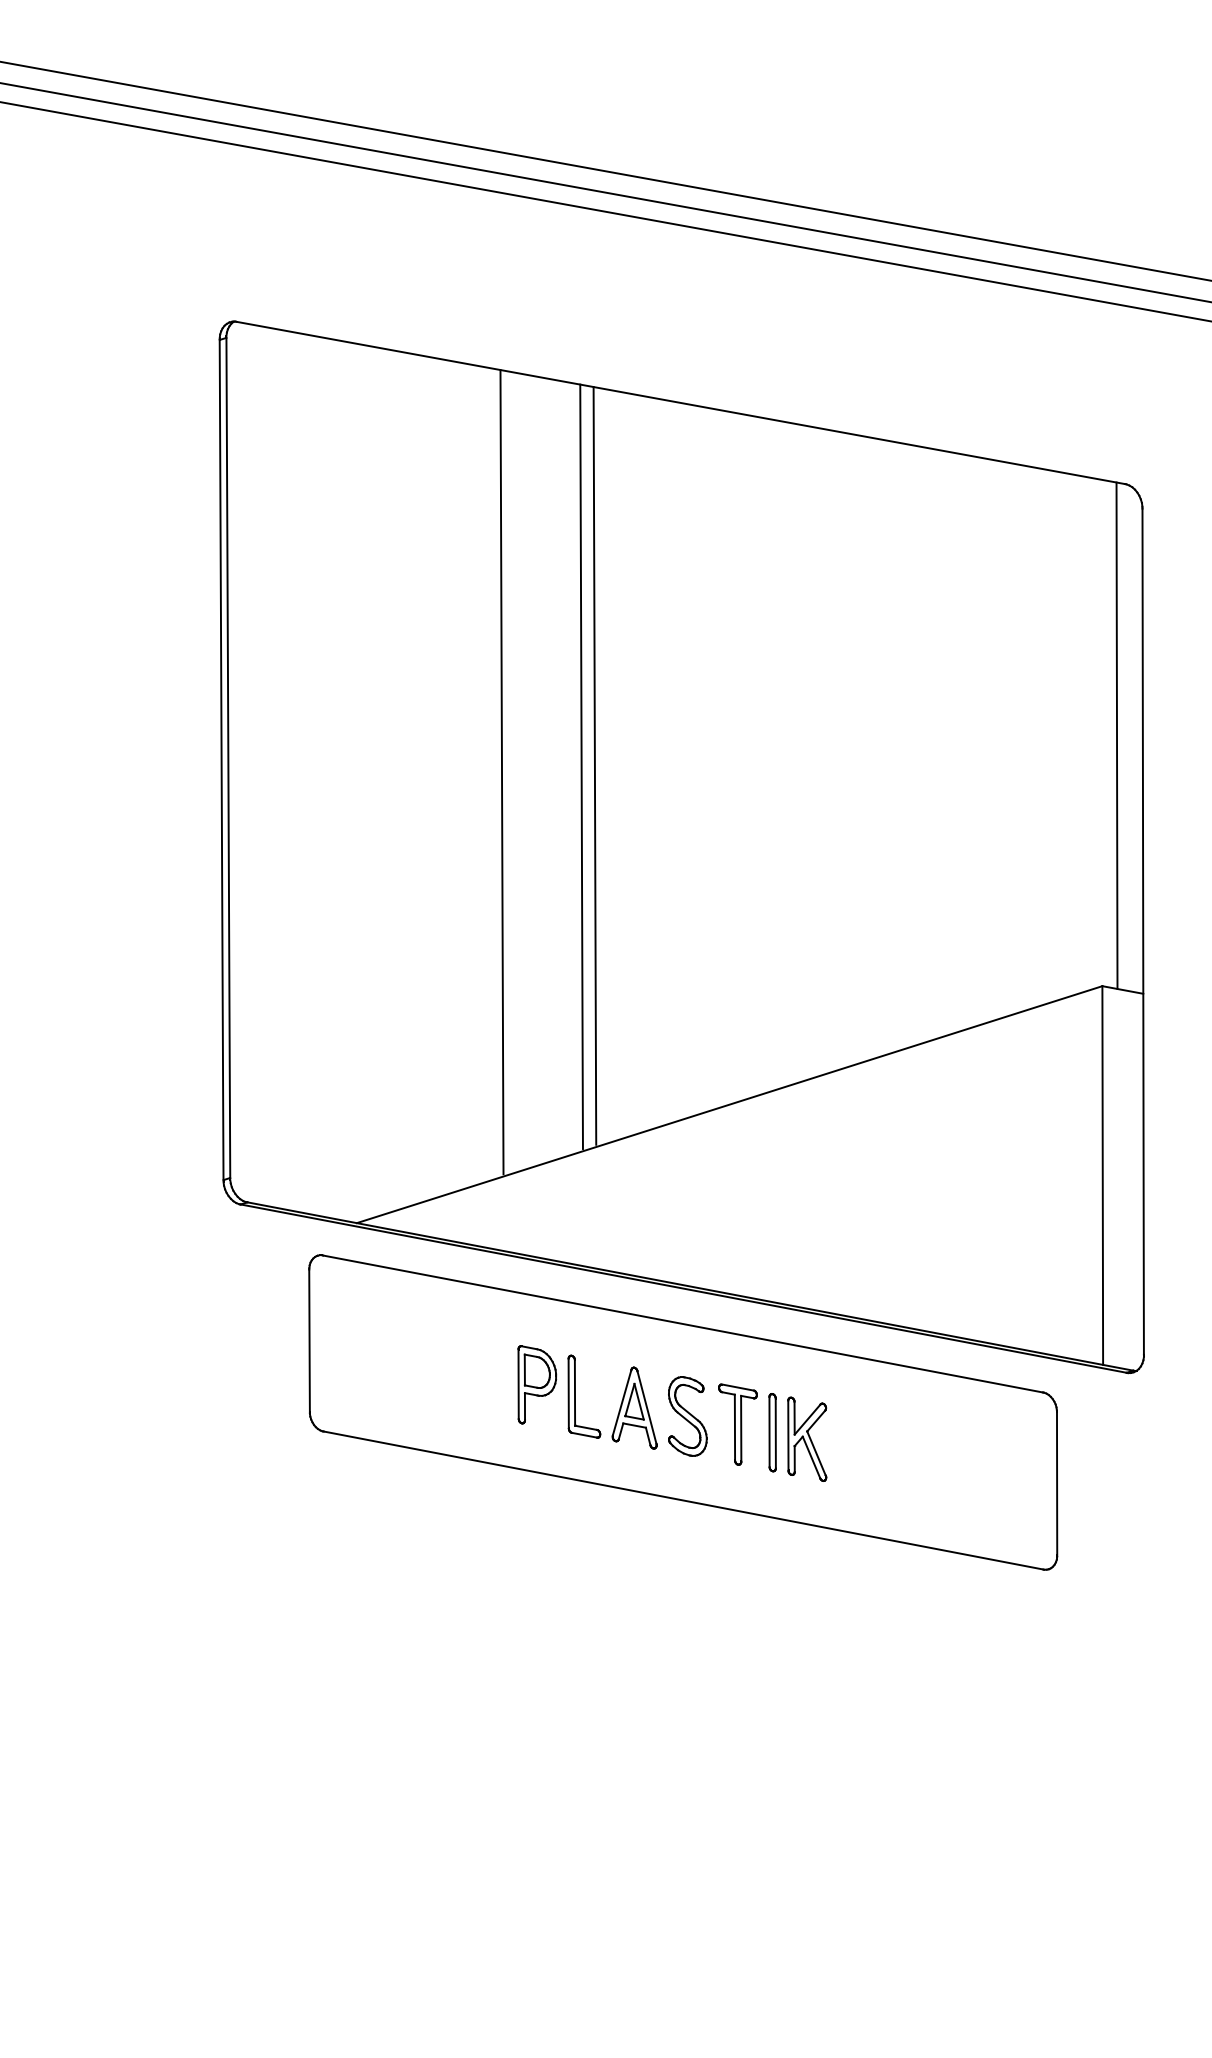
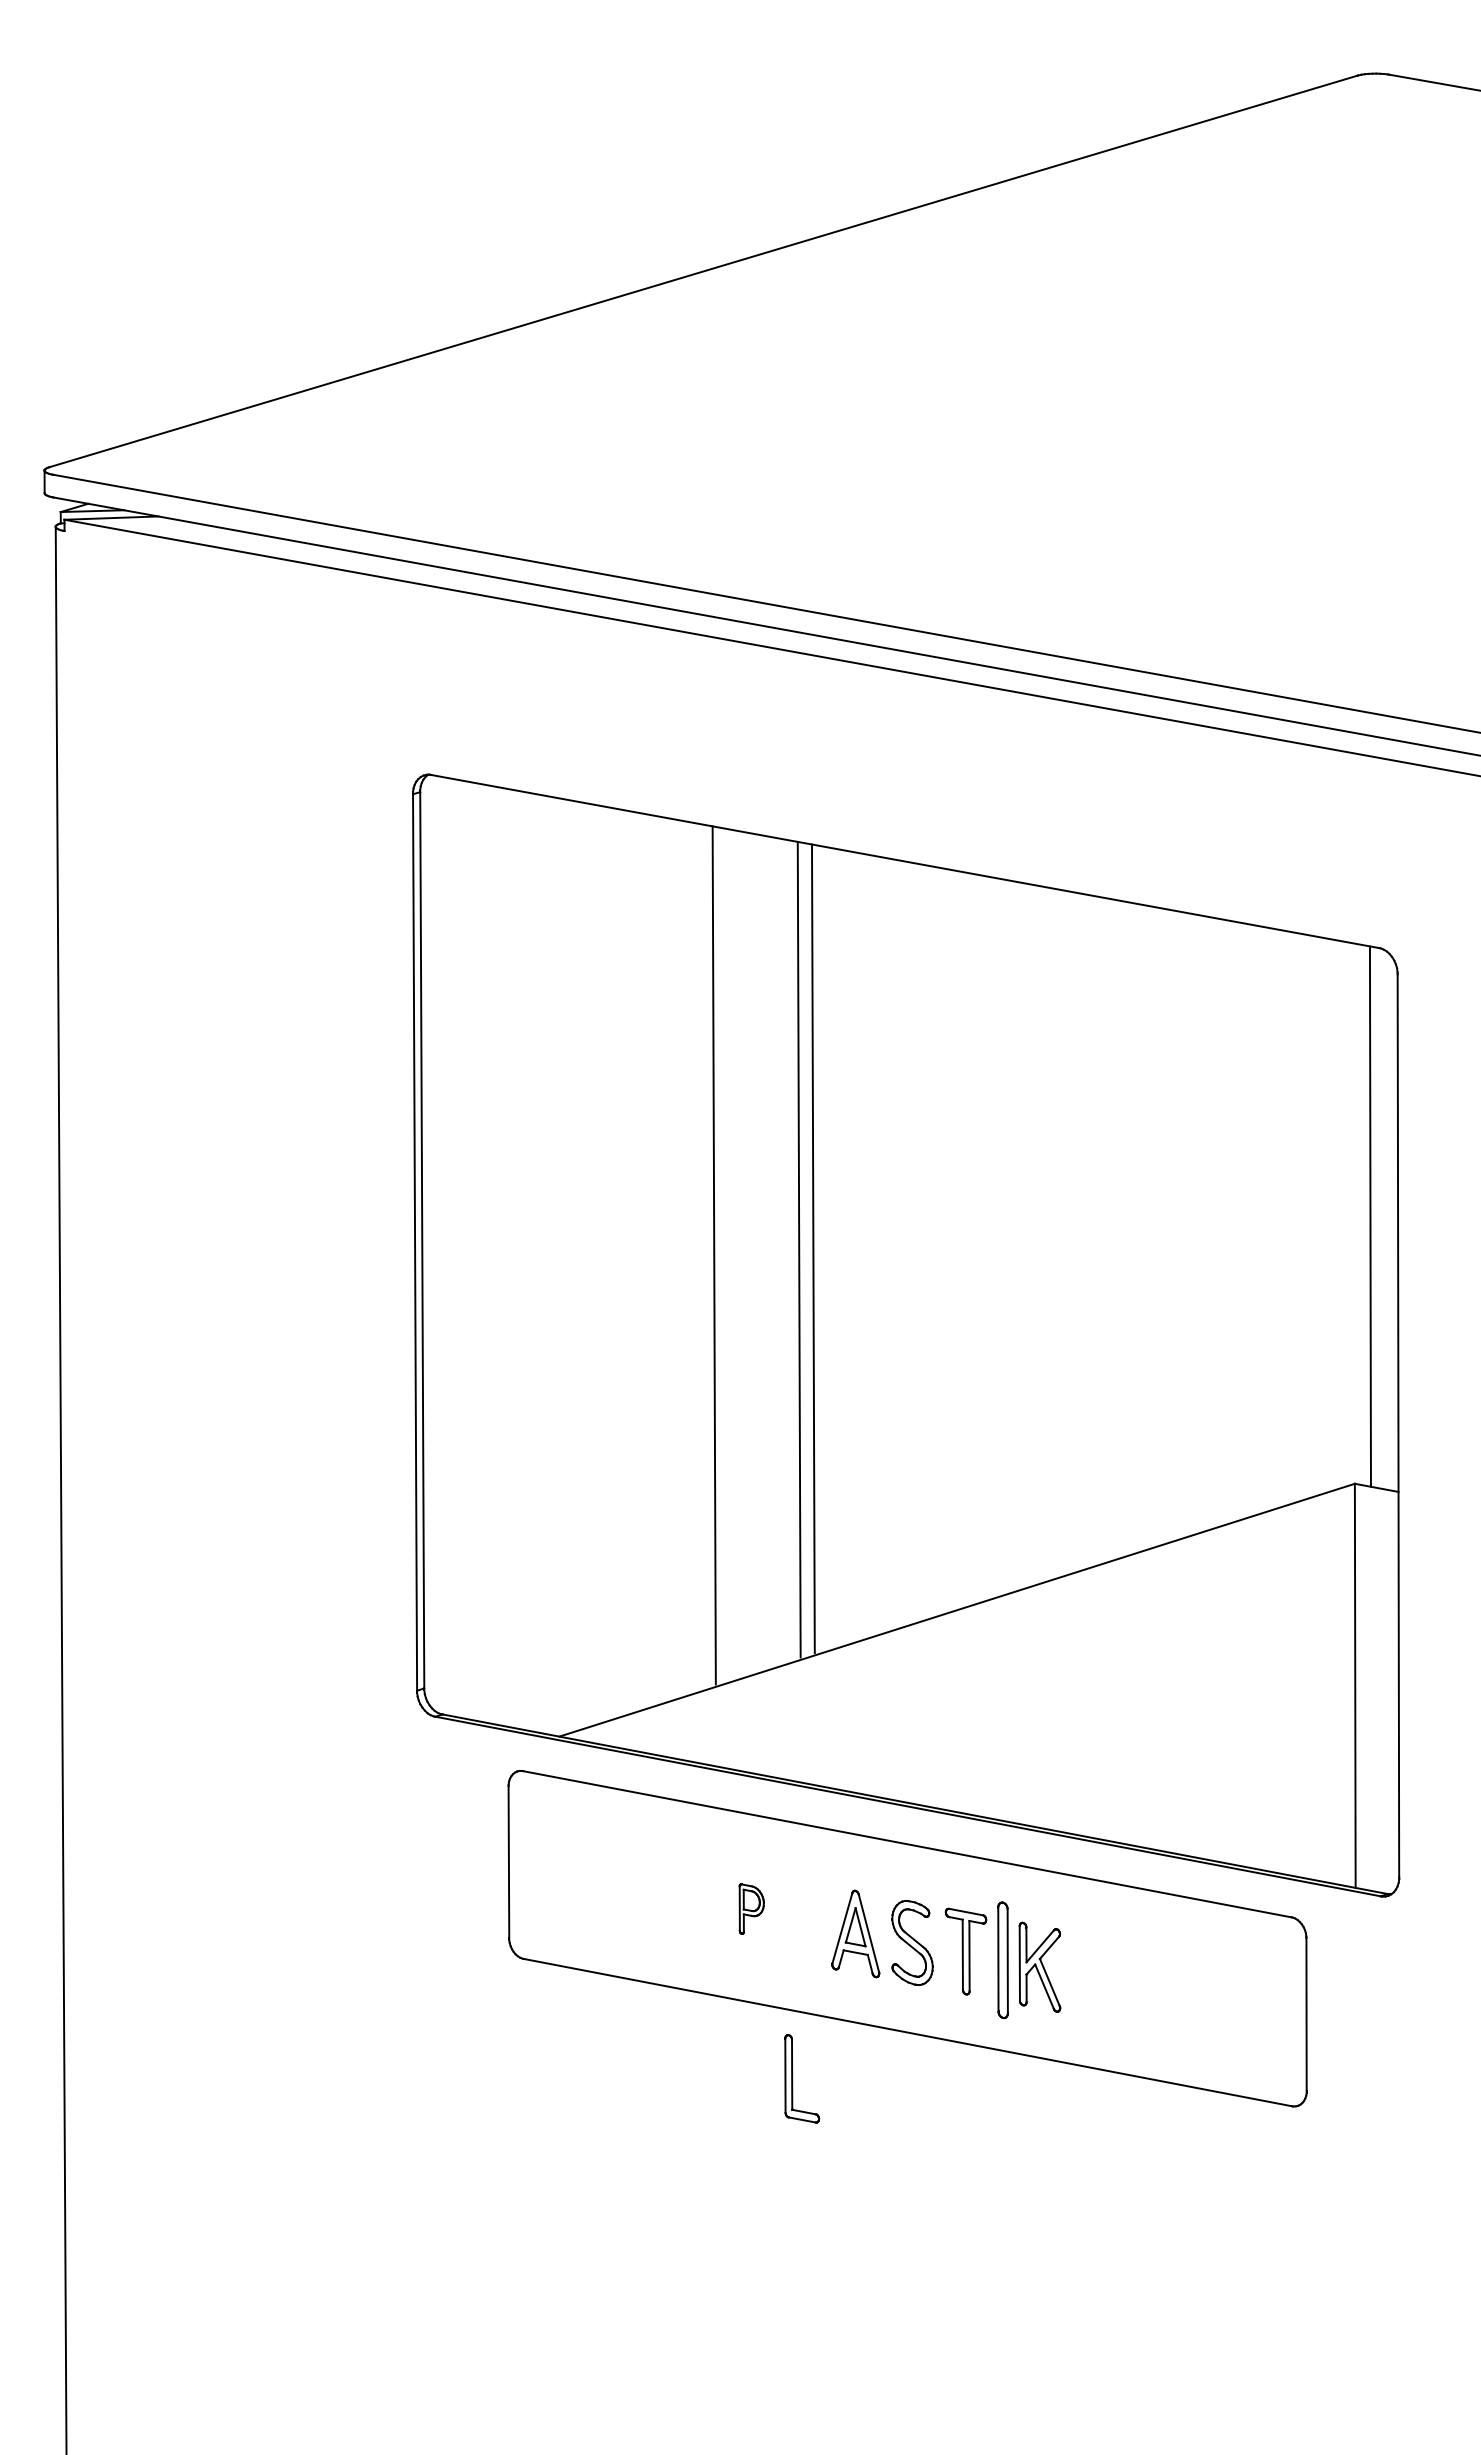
part: (536, 1384) -> (751, 1908), size x0.6
part: (576, 1397) -> (793, 2079), moved
part: (772, 1432) -> (1002, 1959), size x1.4

